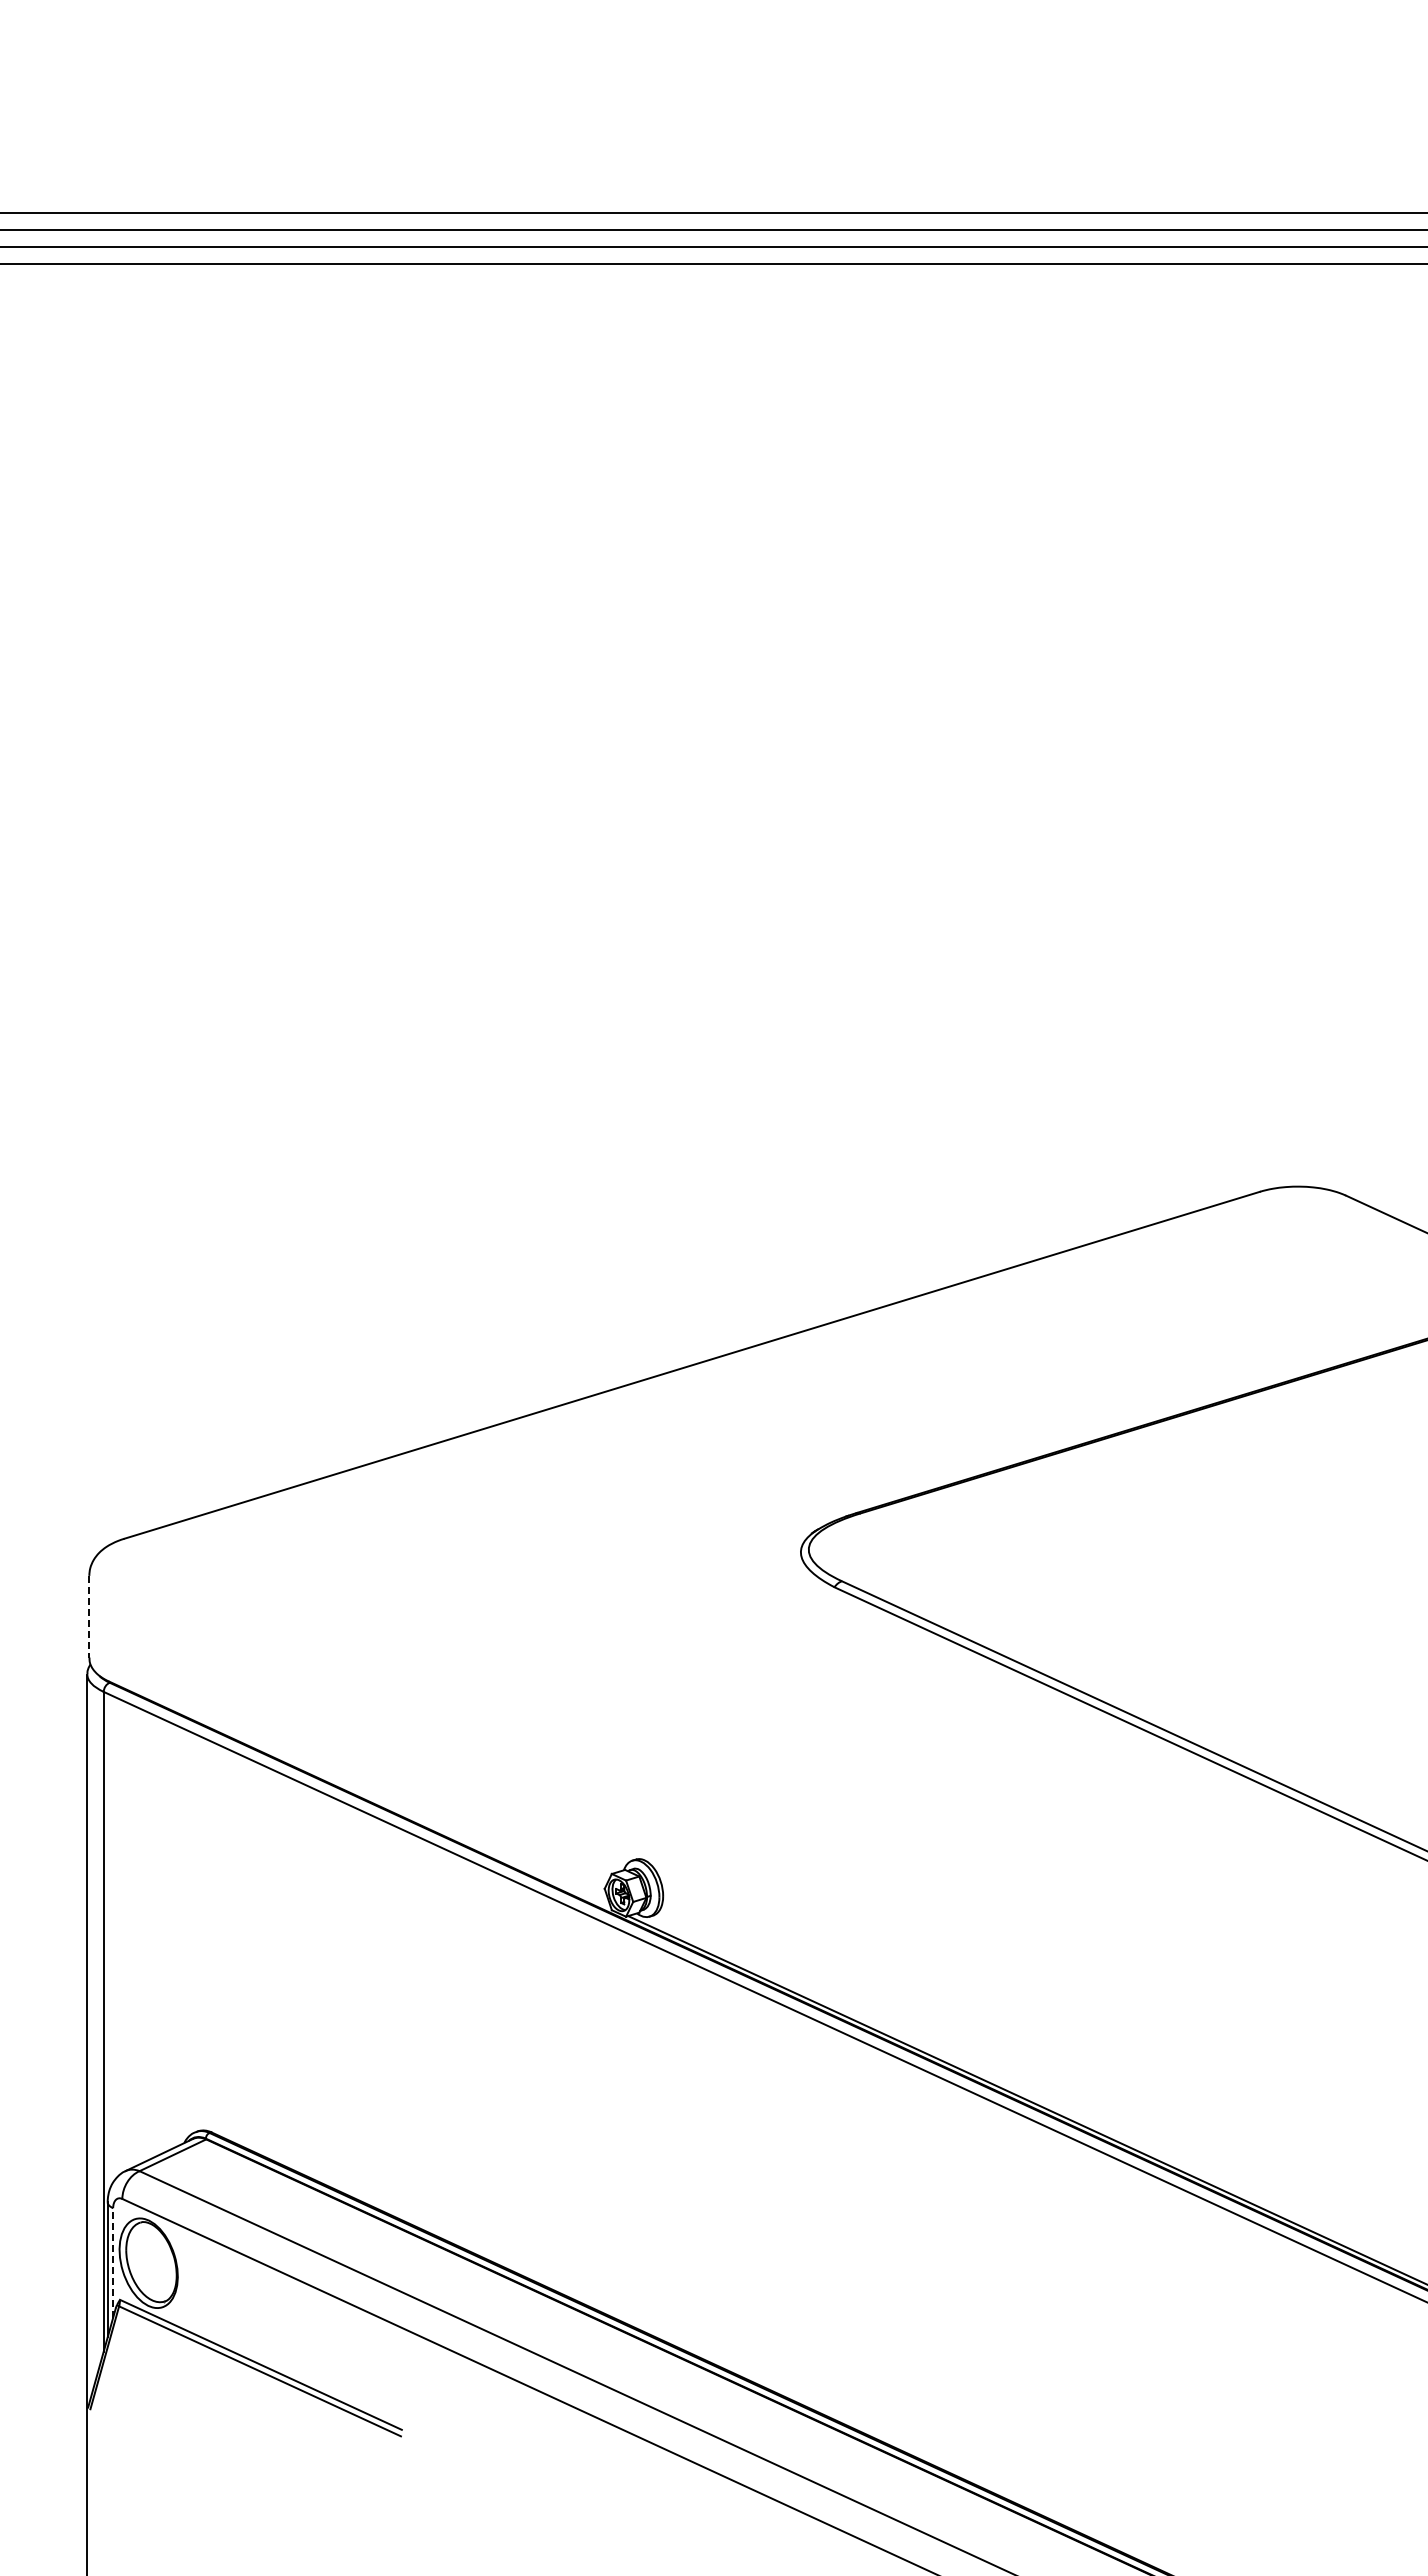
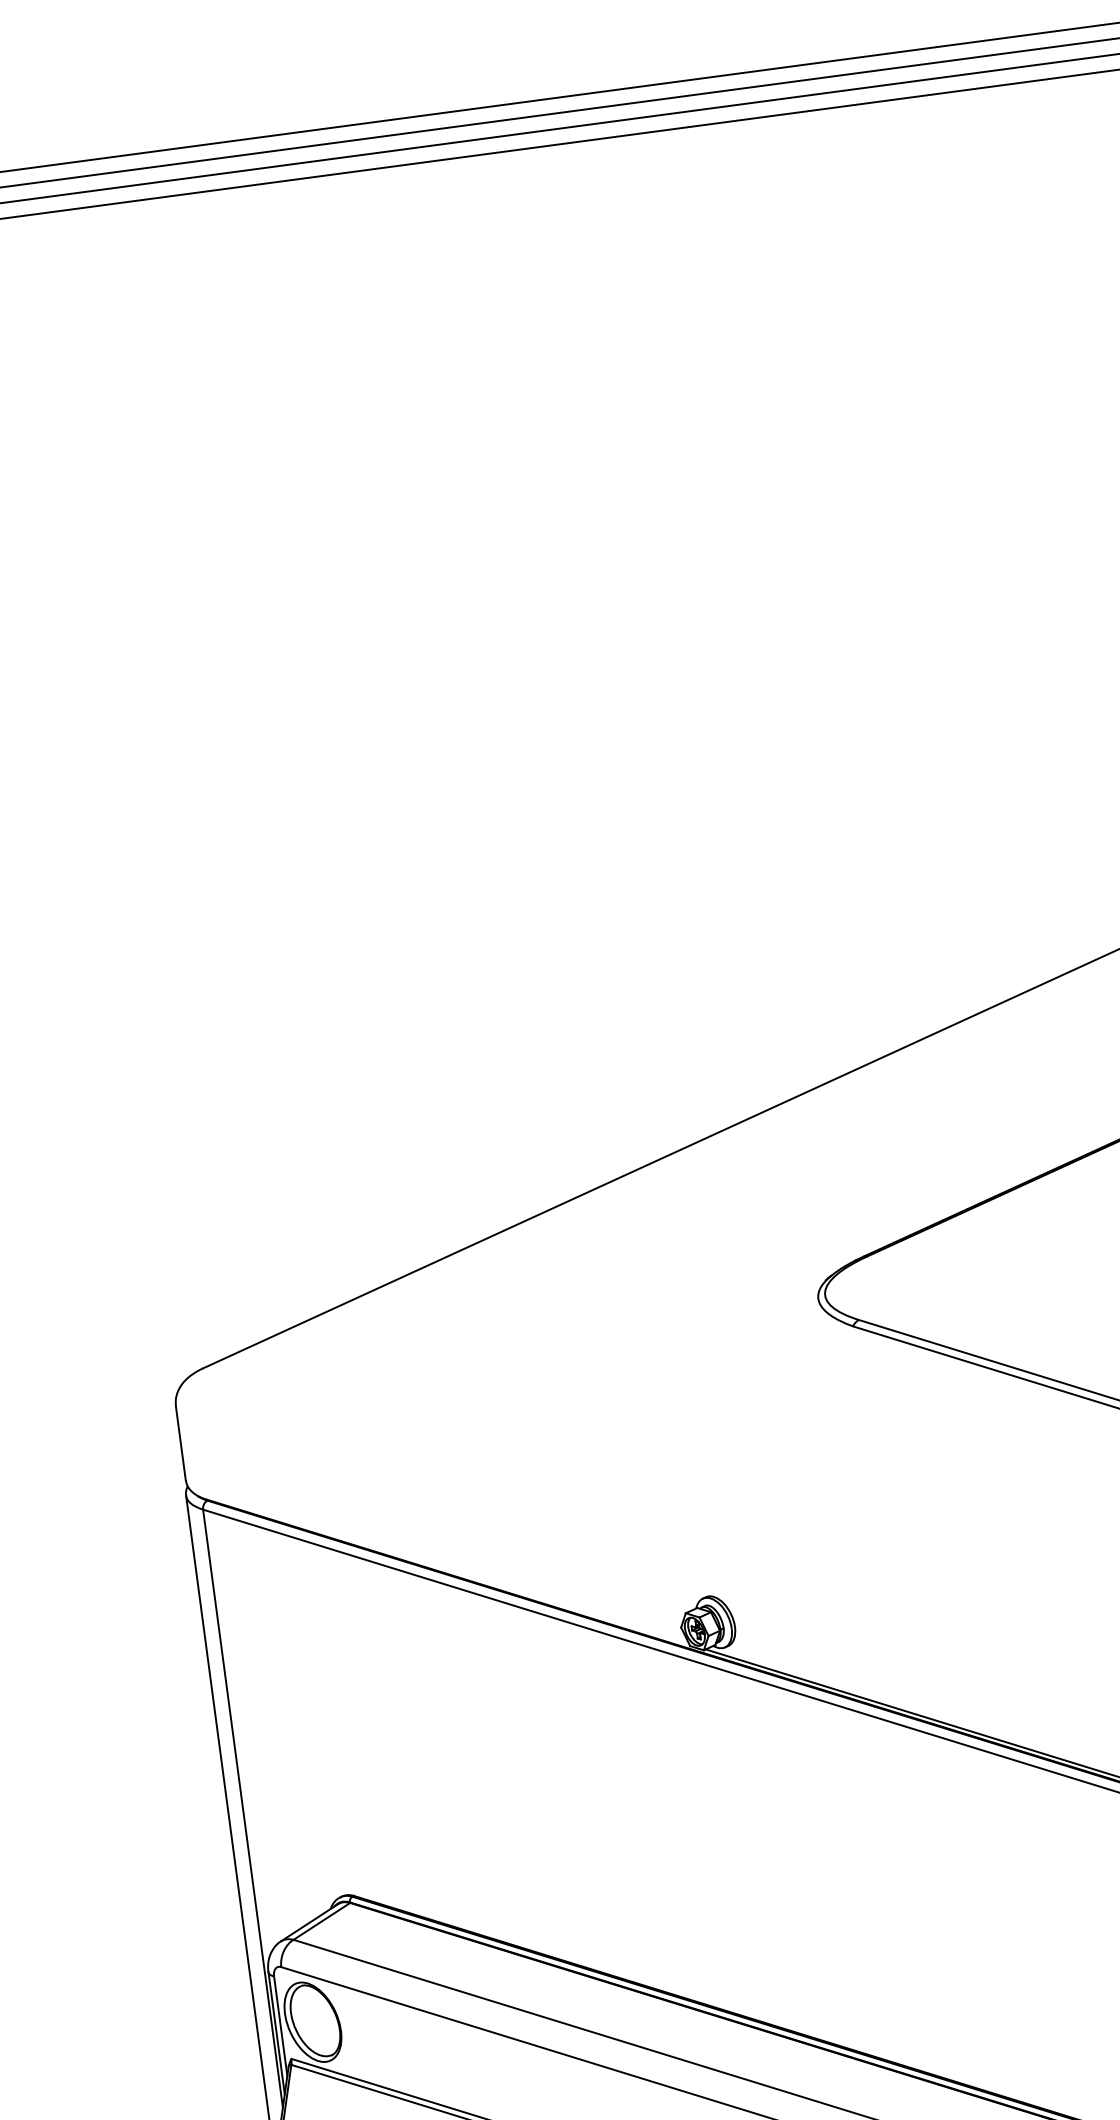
line: (89, 1616) -> (181, 1443), dashed -> solid
line: (113, 2263) -> (281, 2026), dashed -> solid

